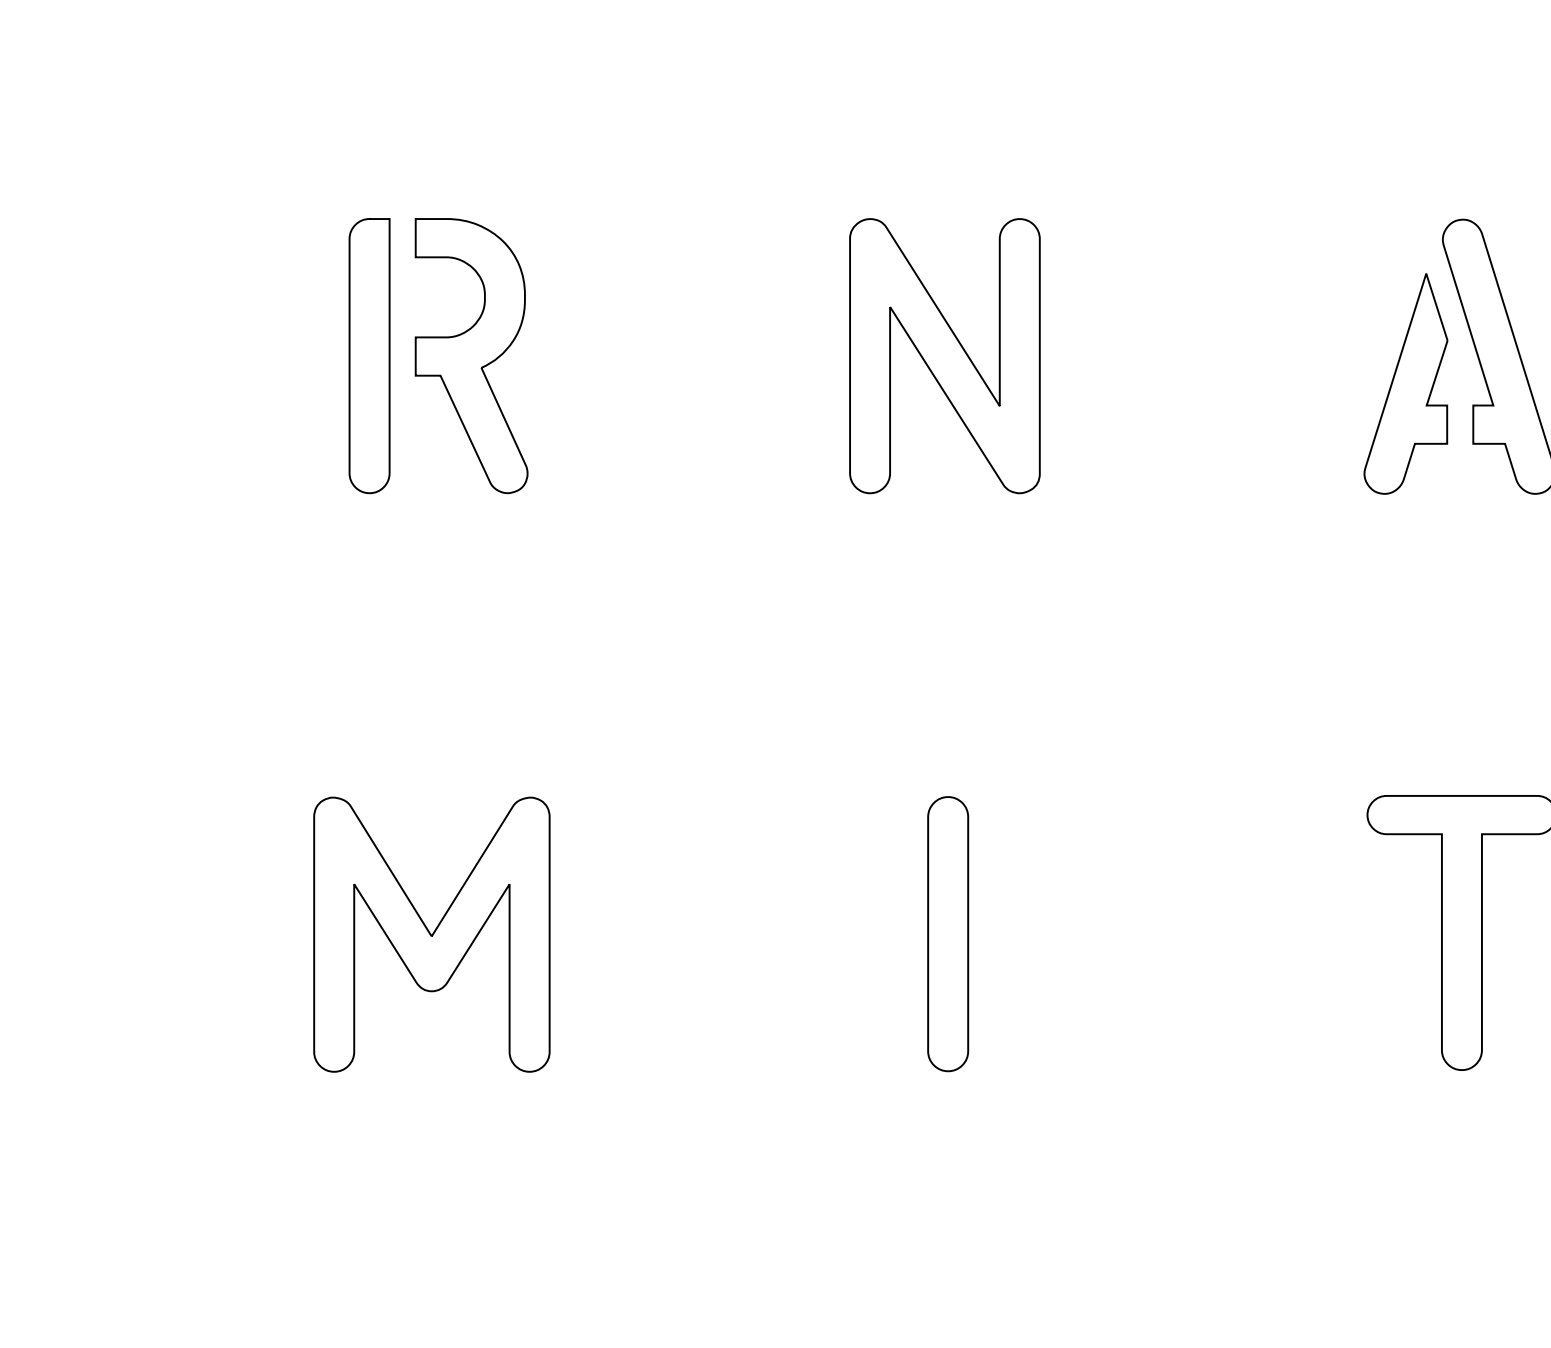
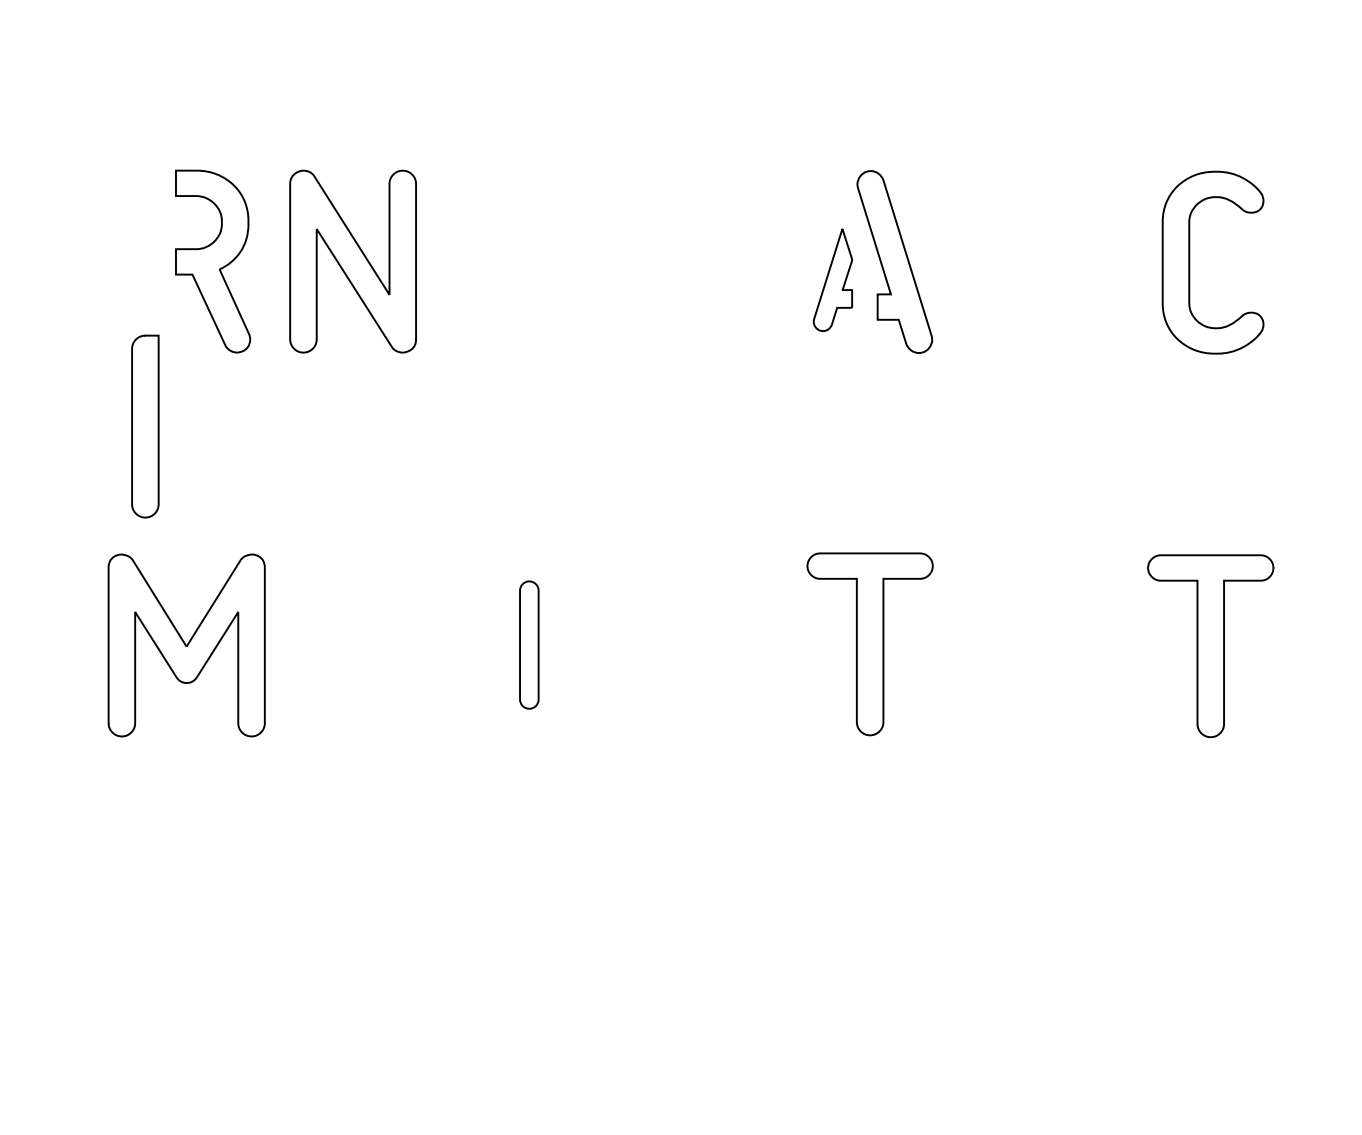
part: (369, 355) -> (145, 426), moved
part: (944, 355) -> (352, 261), moved
part: (1405, 383) -> (832, 279), size x0.7
part: (948, 933) -> (529, 644), size x0.7

